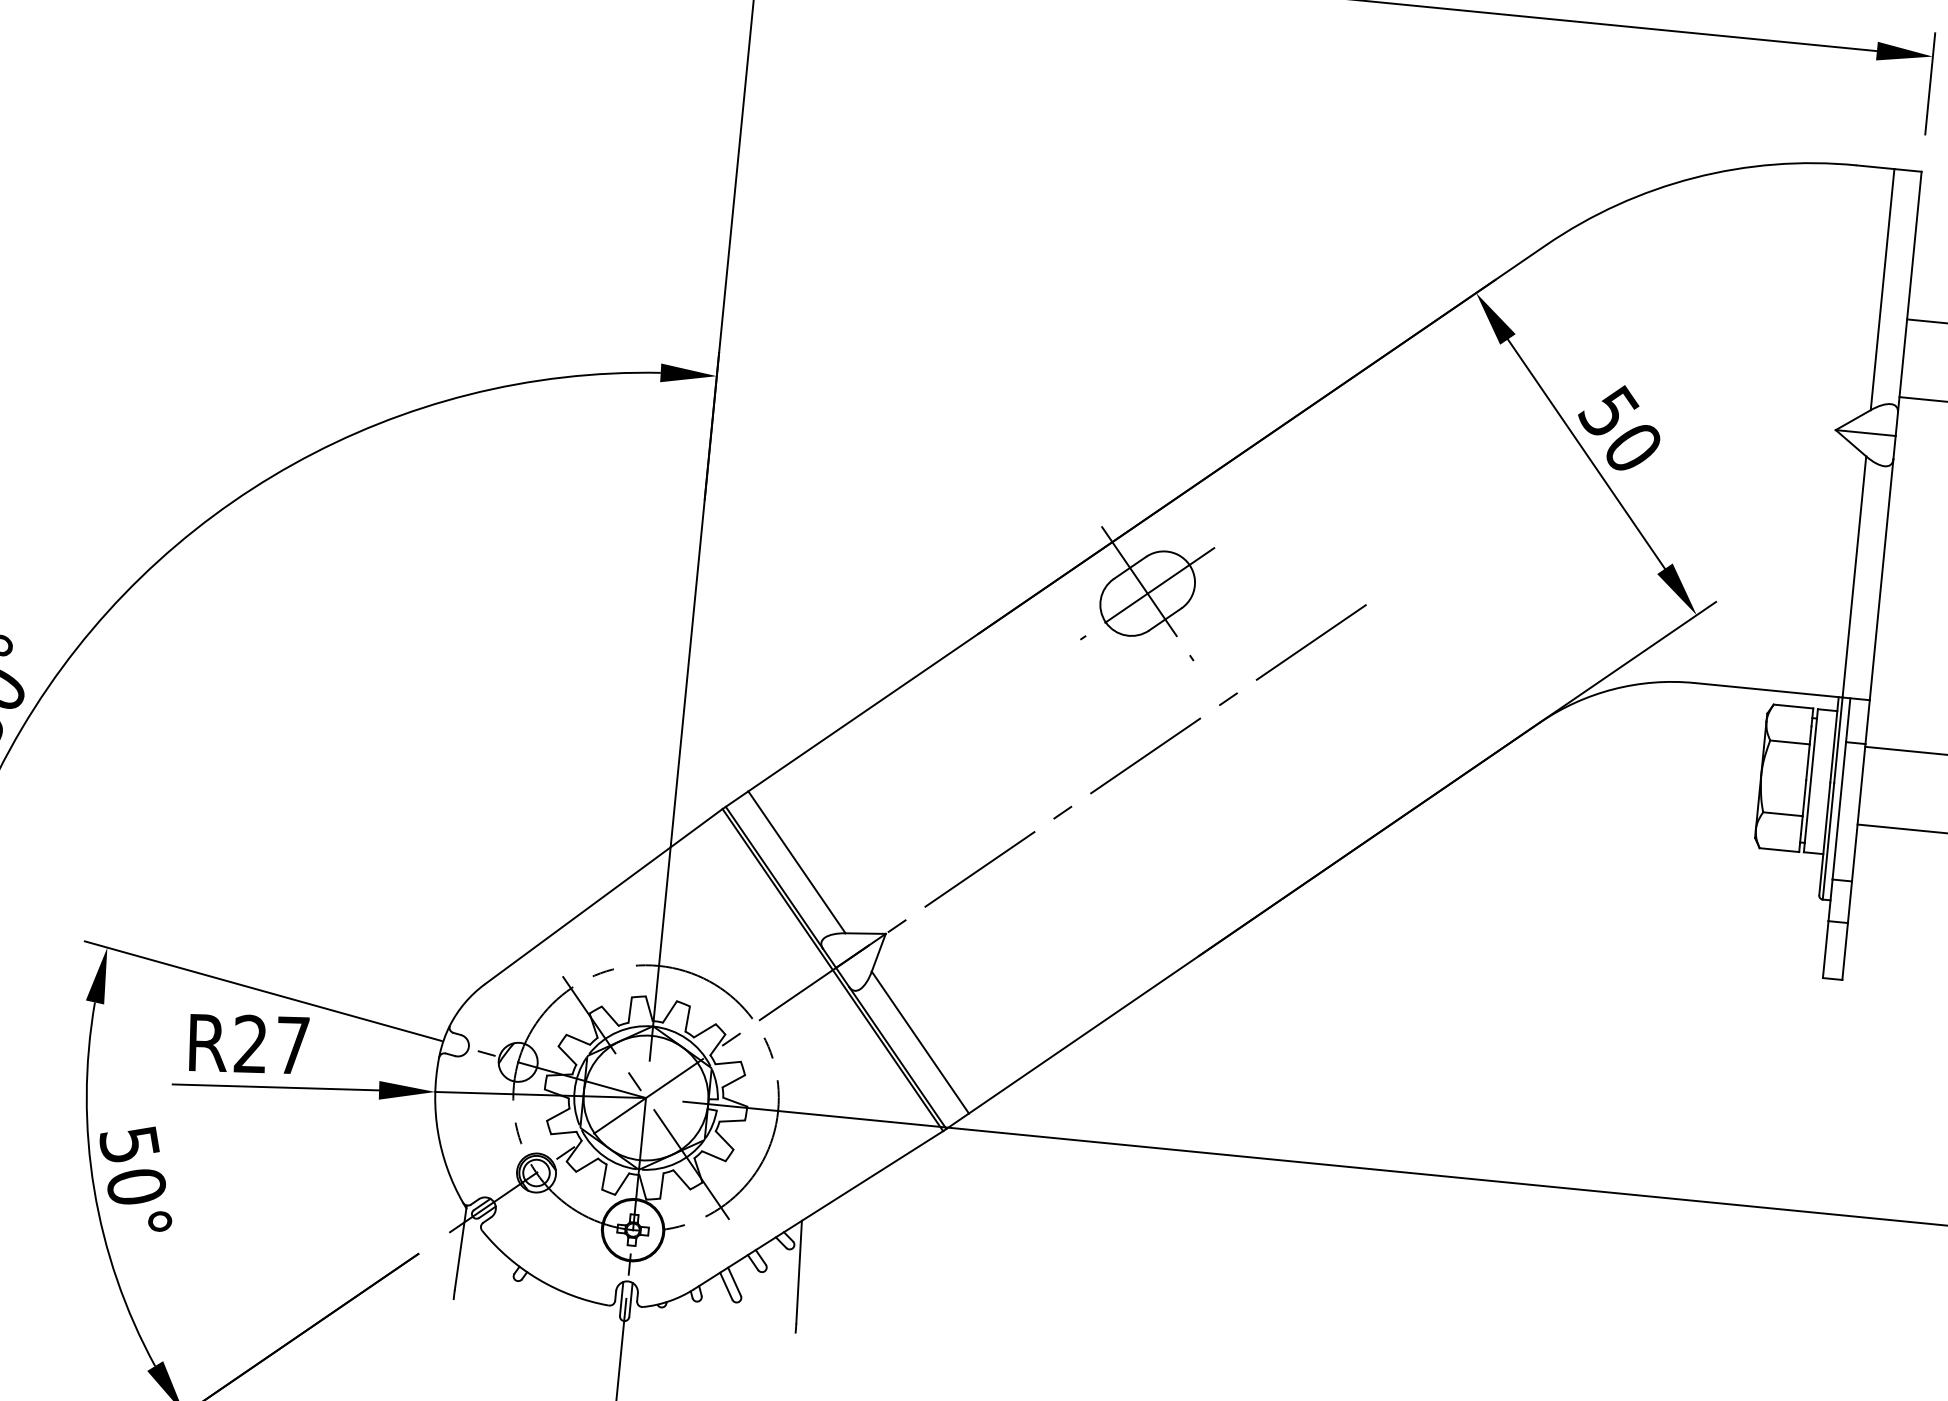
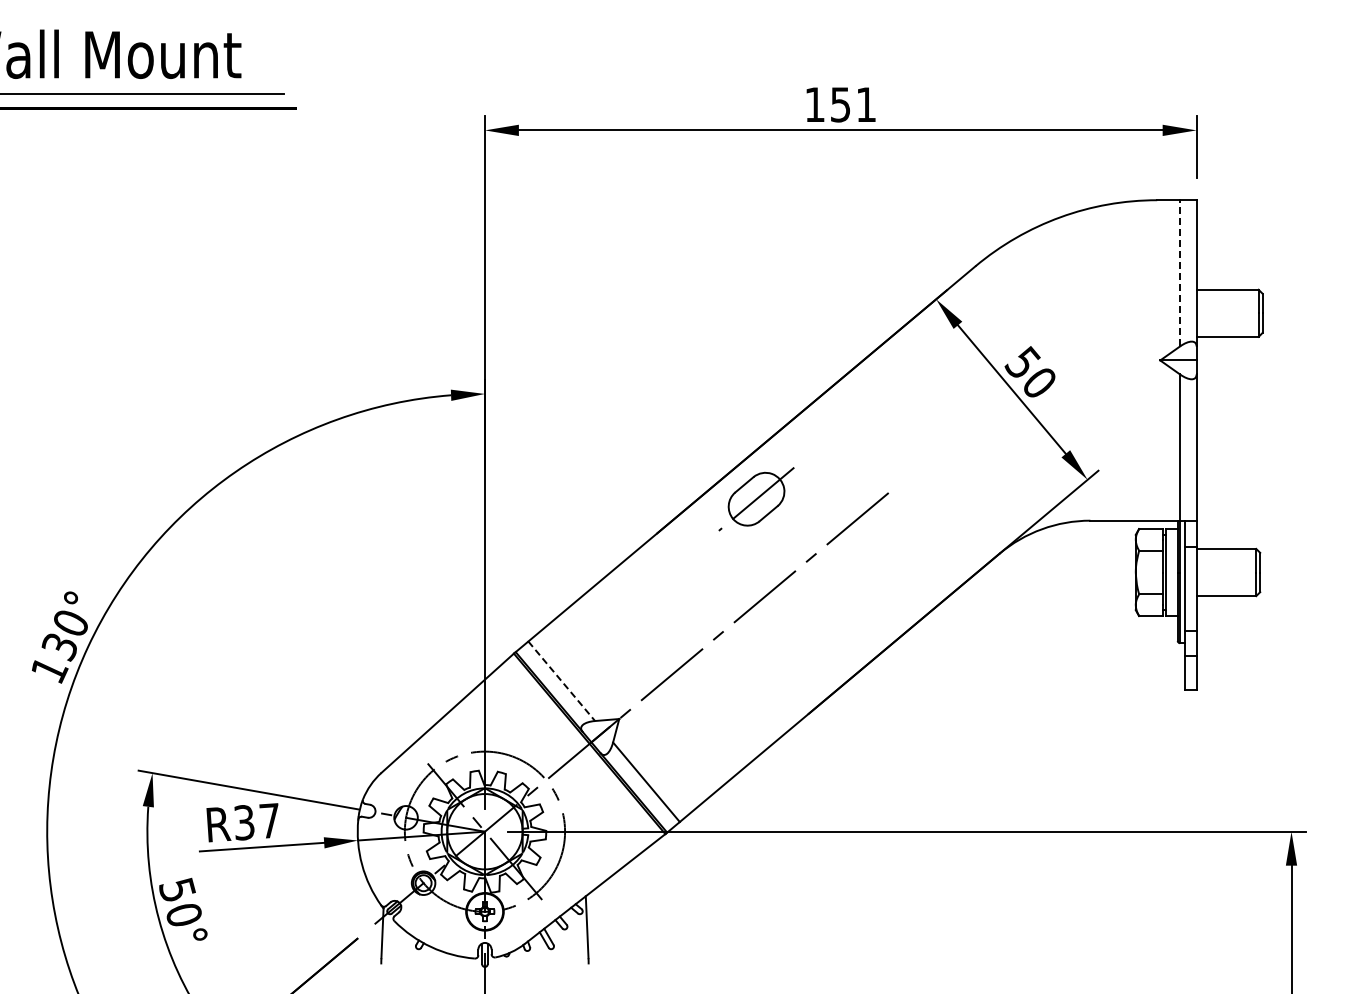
line: (1883, 288) -> (1180, 272), solid -> dashed
line: (1147, 592) -> (756, 498), removed
line: (796, 862) -> (561, 681), solid -> dashed
text: (249, 1043) -> (243, 822), R27 -> R37

